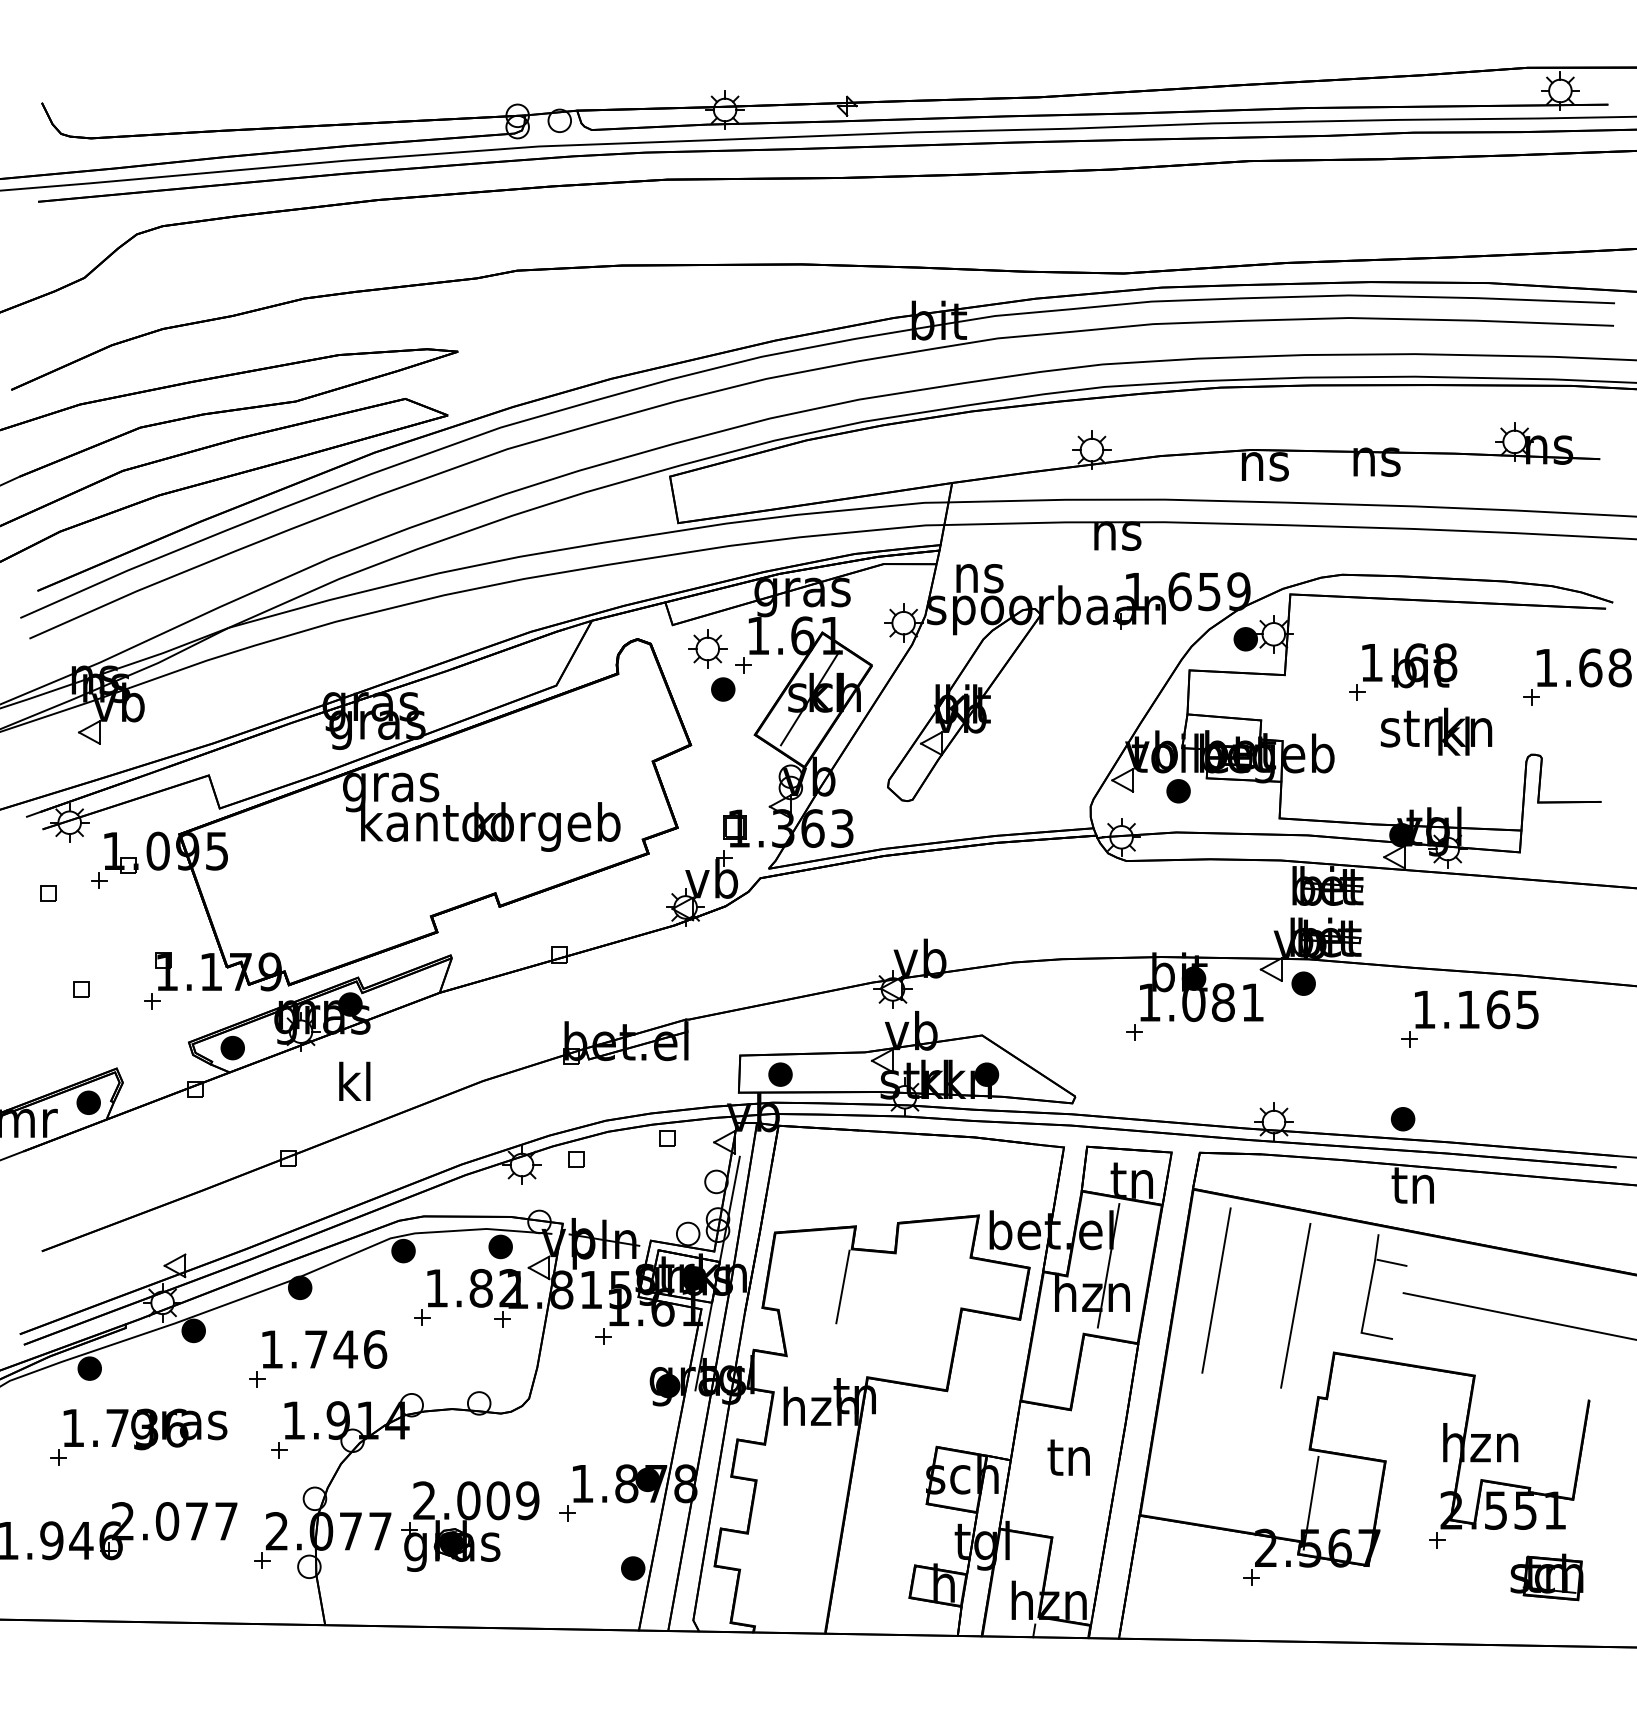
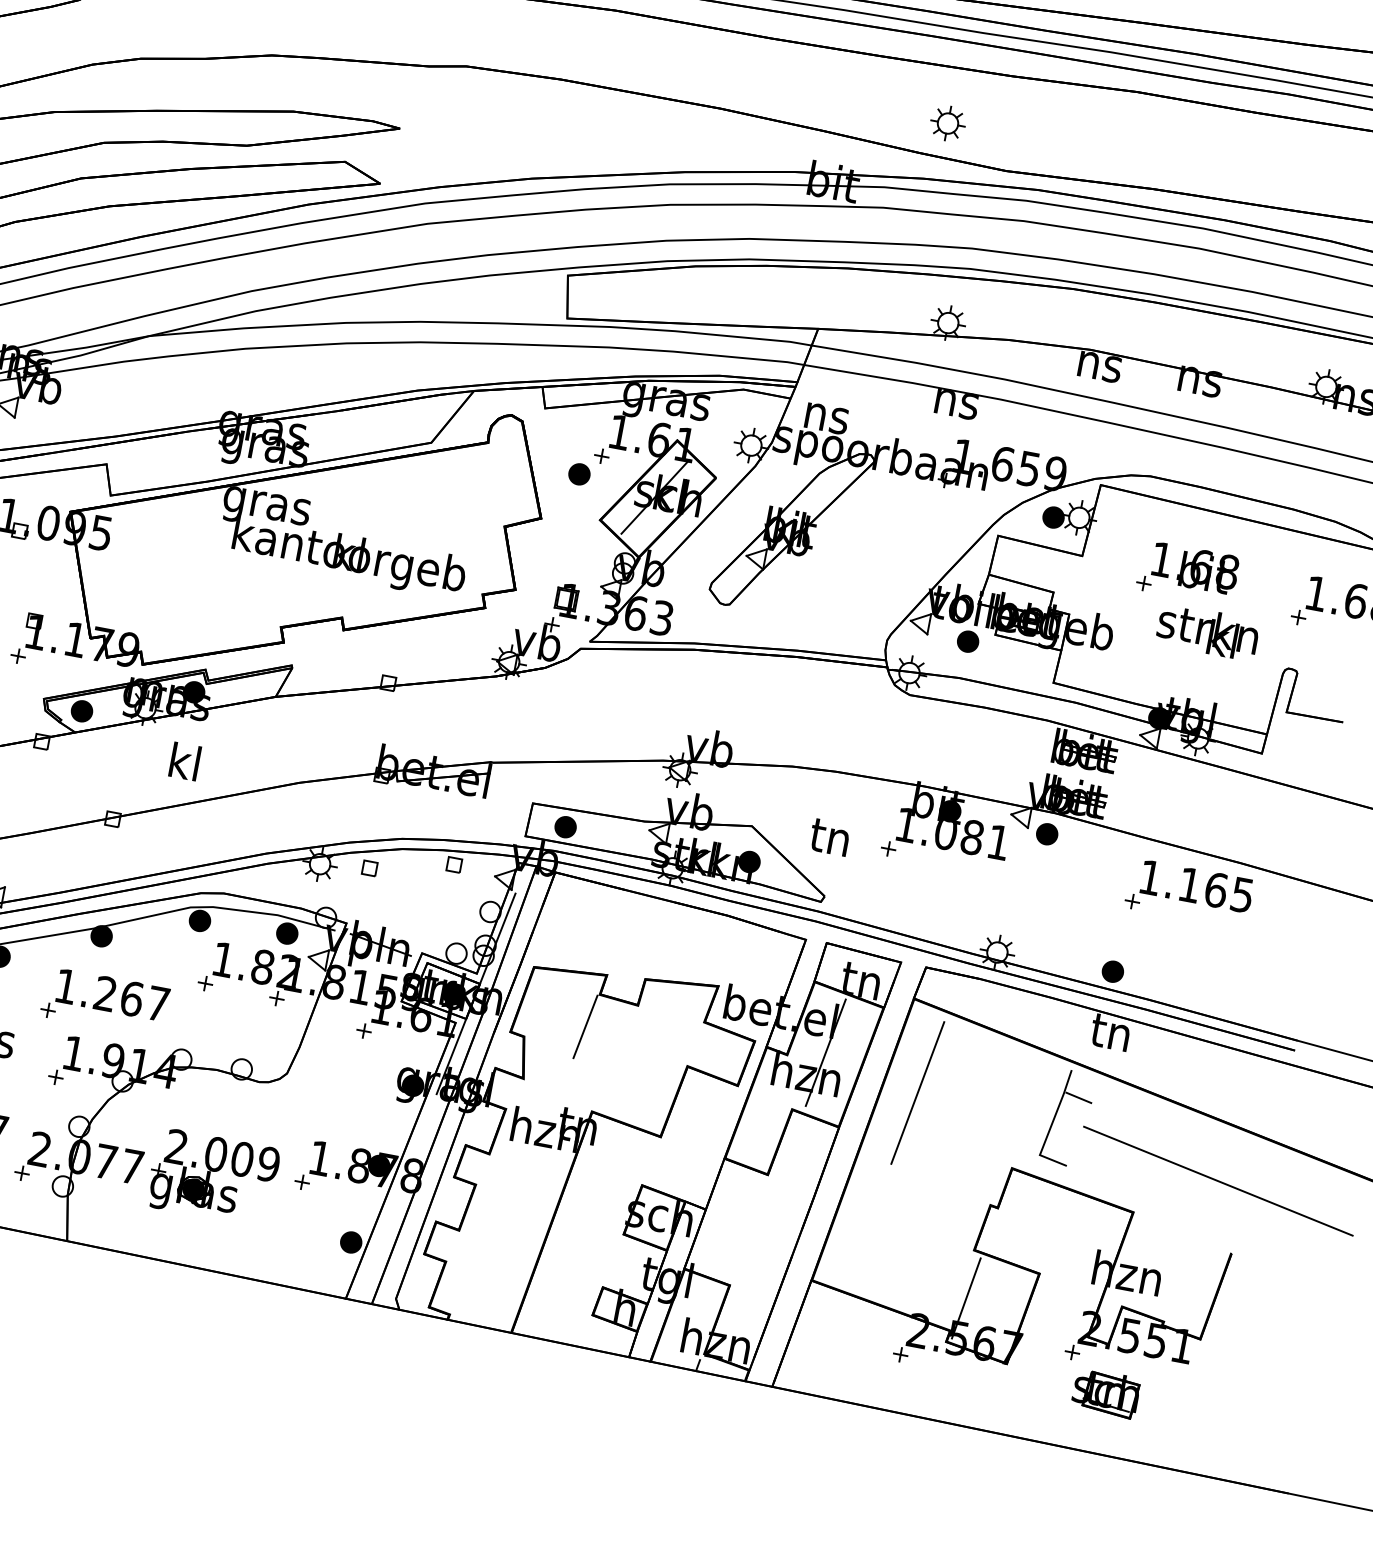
part: (707, 648) -> (947, 123), moved
line: (1295, 1305) -> (985, 1119), removed
text: (346, 1349) -> (132, 999), 1.746 -> 1.267
text: (1068, 1457) -> (829, 837), moved
part: (1546, 1577) -> (1105, 1393), moved

